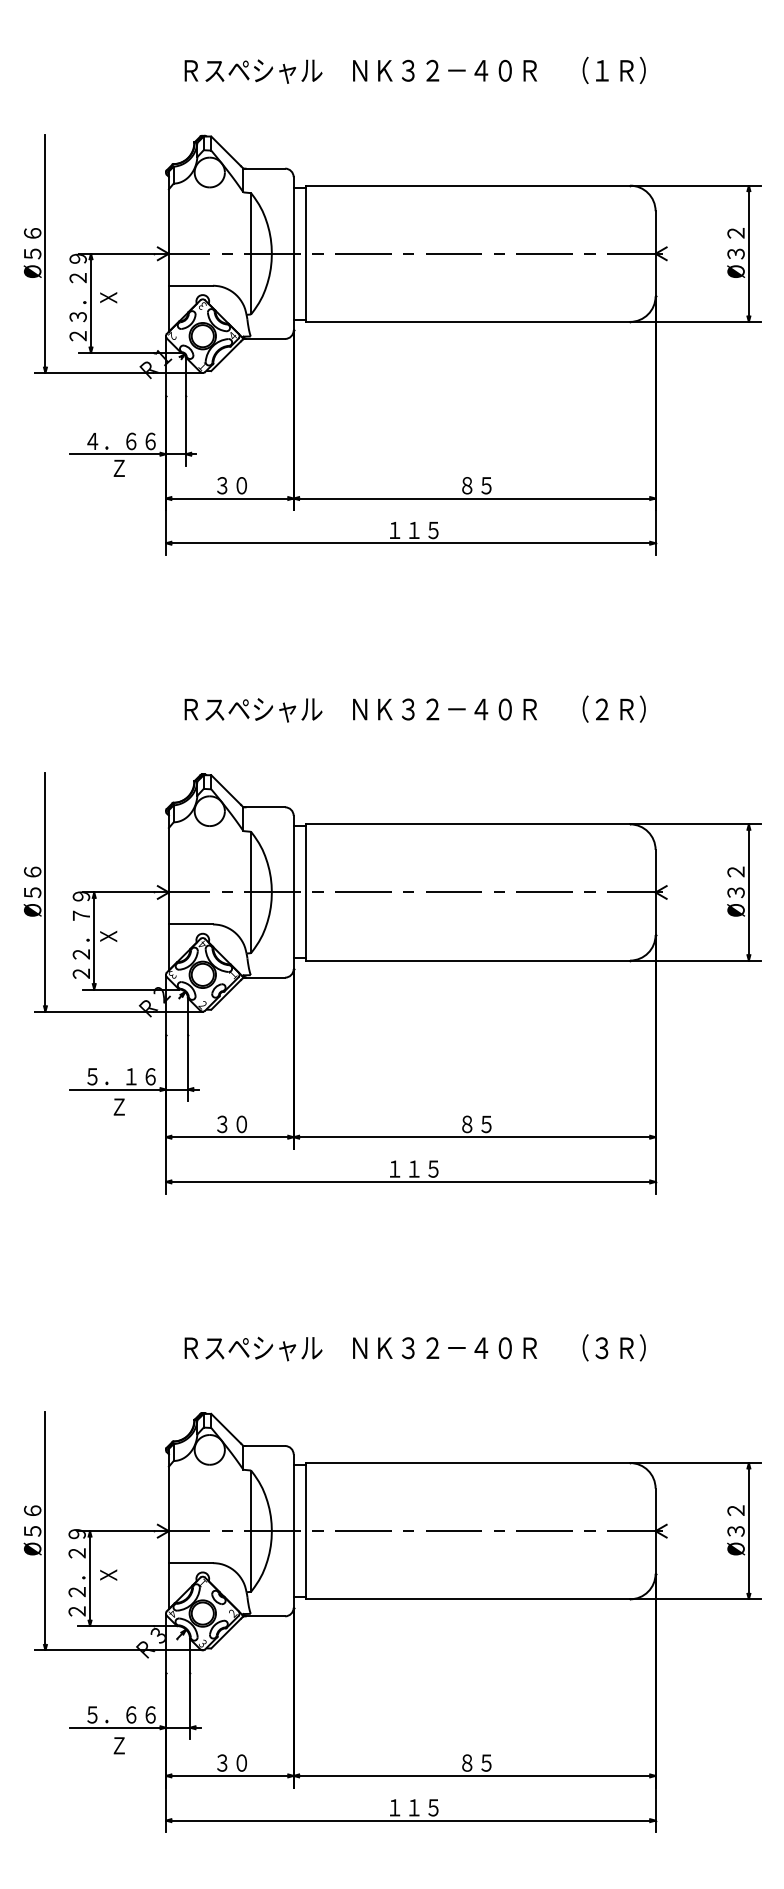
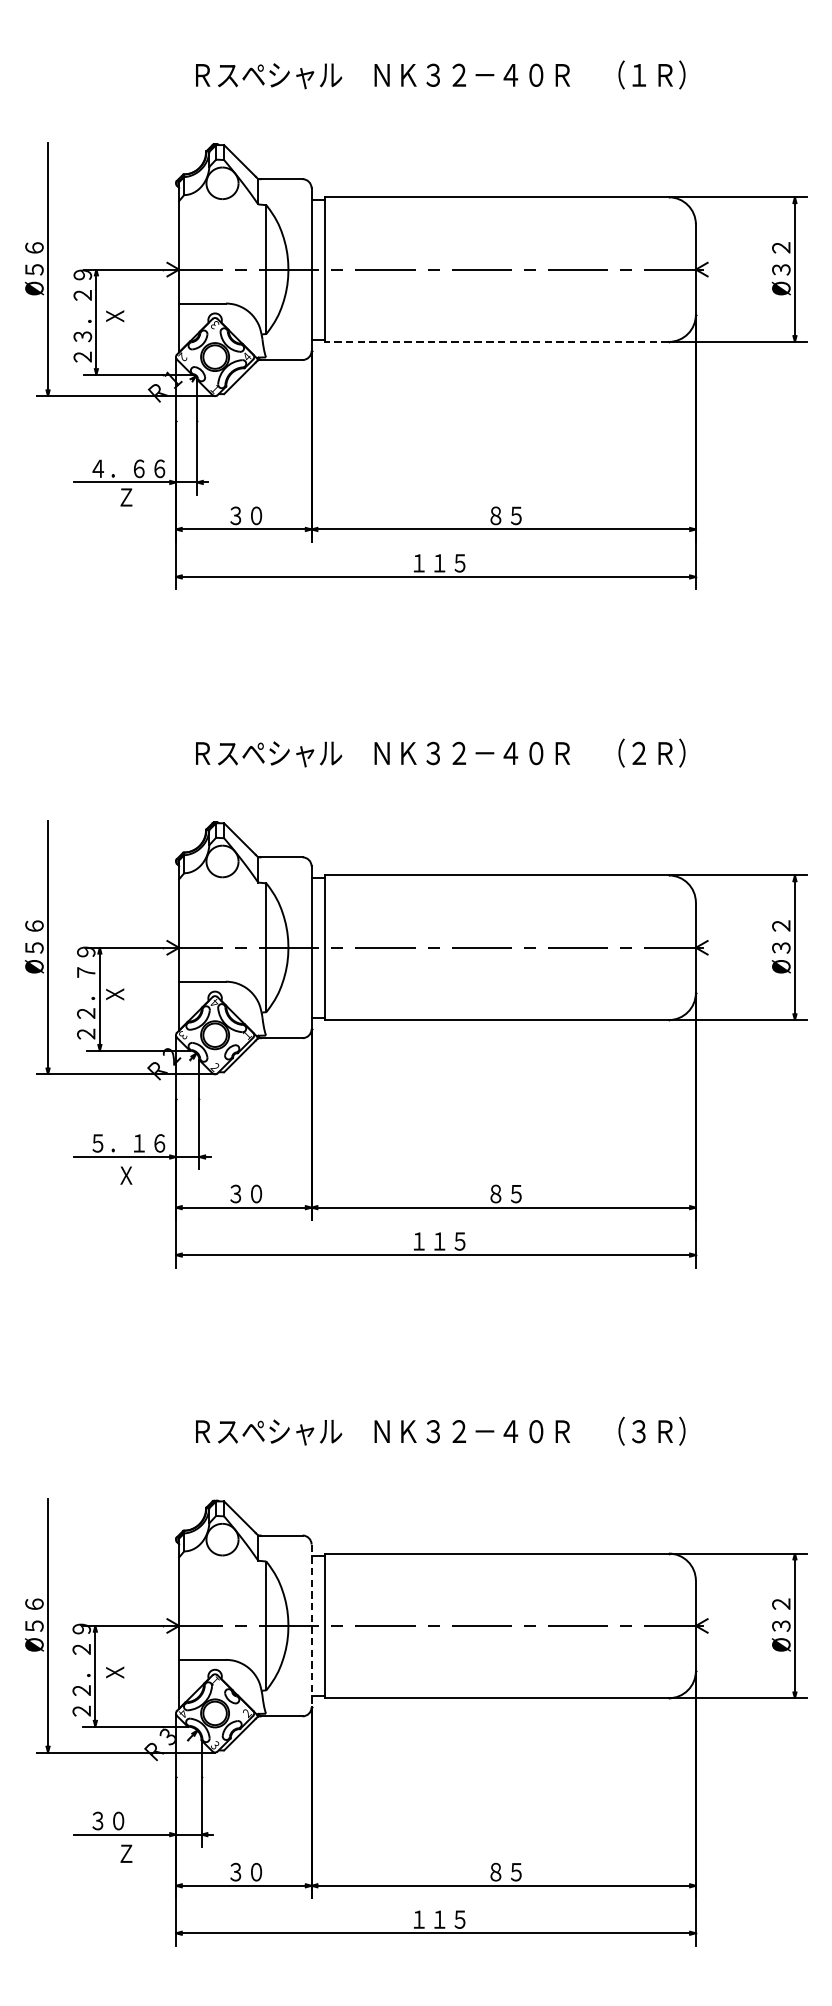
line: (468, 321) -> (497, 341), solid -> dashed
text: (118, 1106) -> (125, 1175), Ｚ -> Ｘ
line: (293, 1531) -> (311, 1626), solid -> dashed
text: (121, 1714) -> (128, 1820), ５．６６ -> ３０

